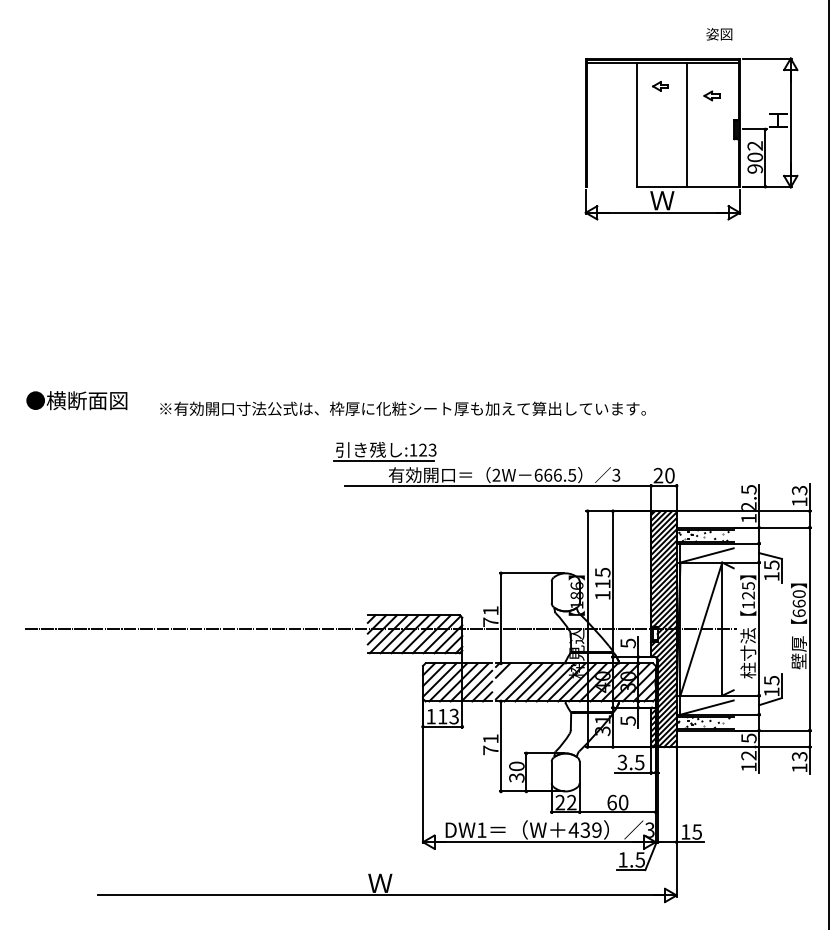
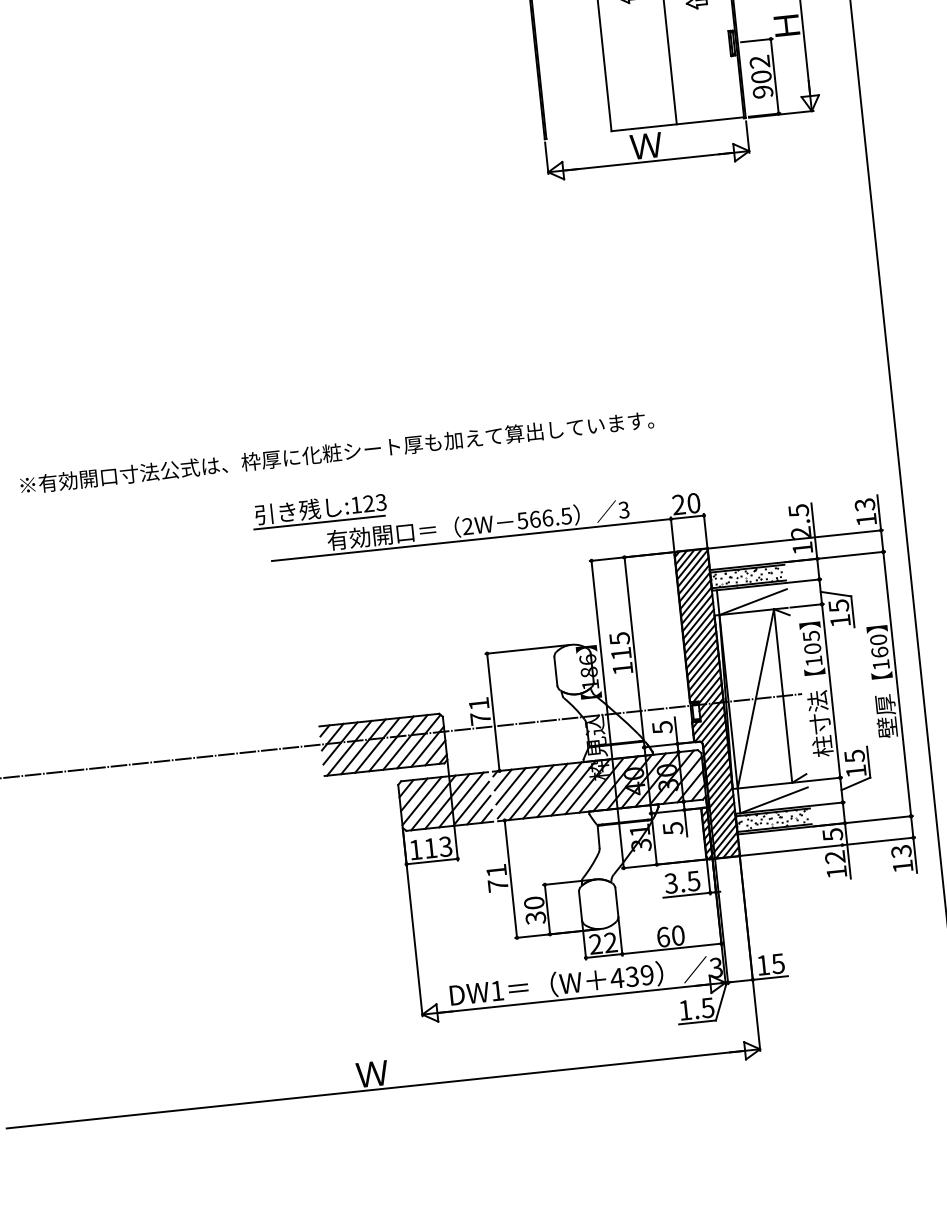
text: (538, 474) -> (522, 519), 666.5 -> 566.5
text: (748, 595) -> (812, 648), 125 -> 105
text: (798, 613) -> (880, 665), 660 -> 160
line: (508, 675) -> (510, 785), added

